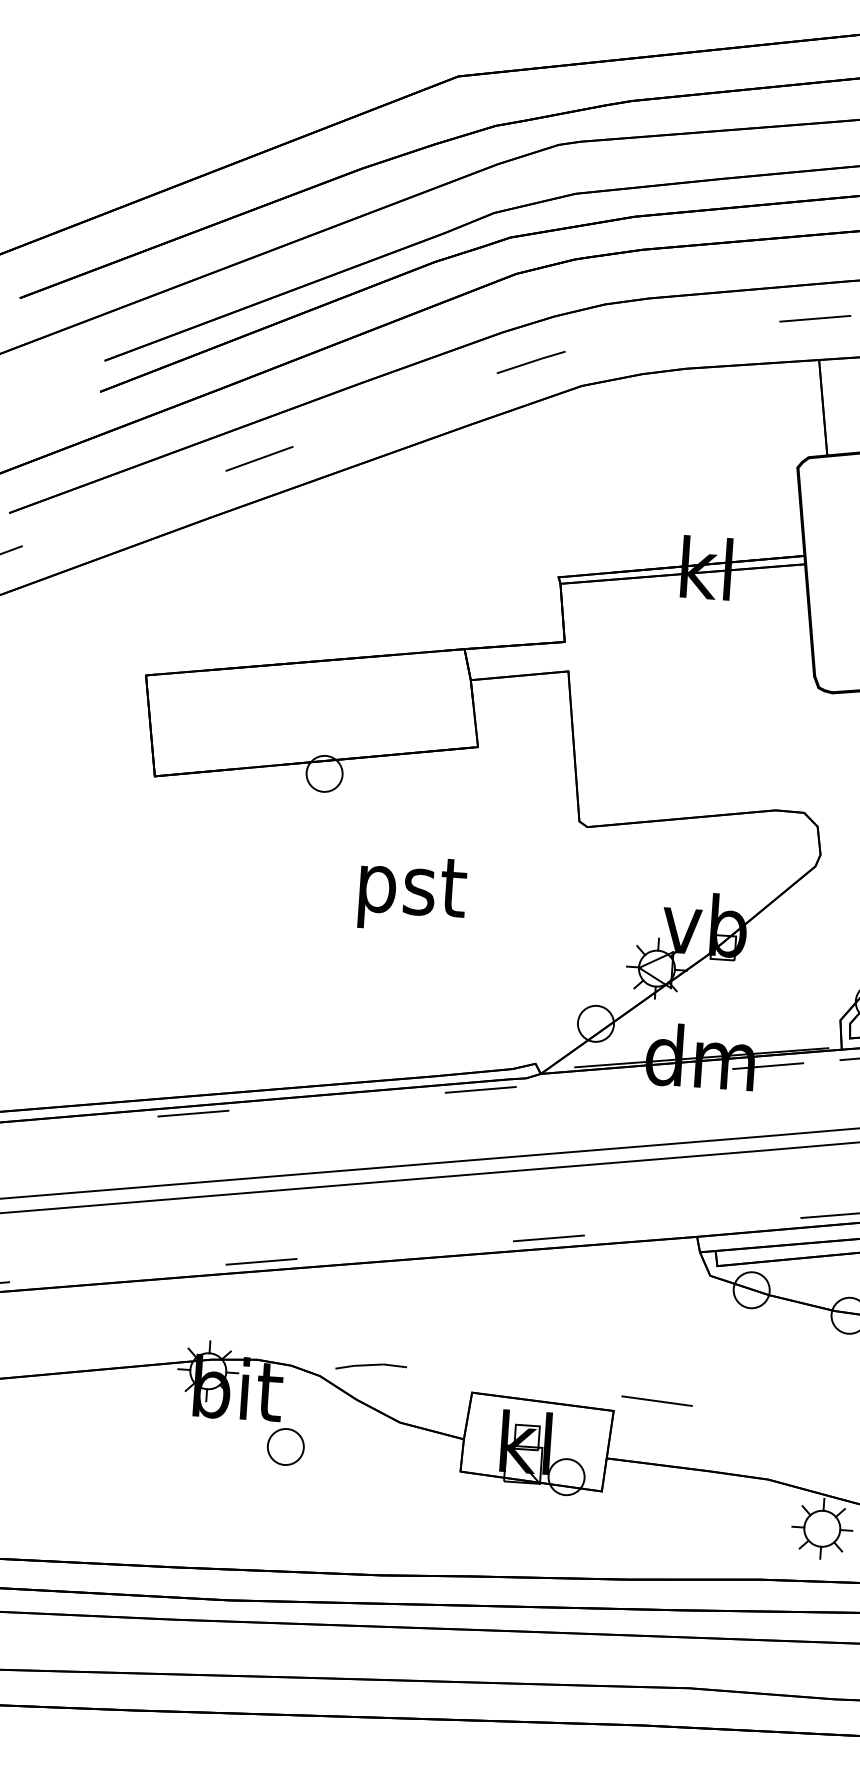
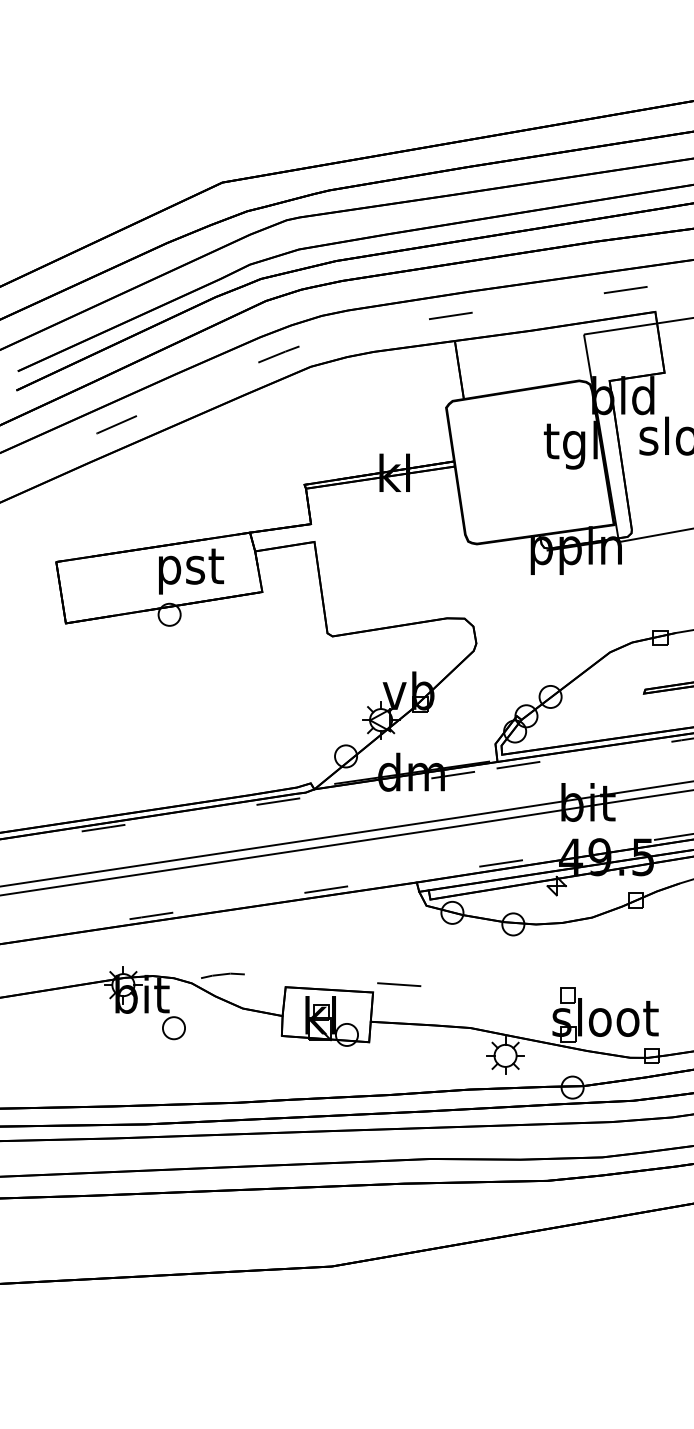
text: (412, 893) -> (191, 571), moved

